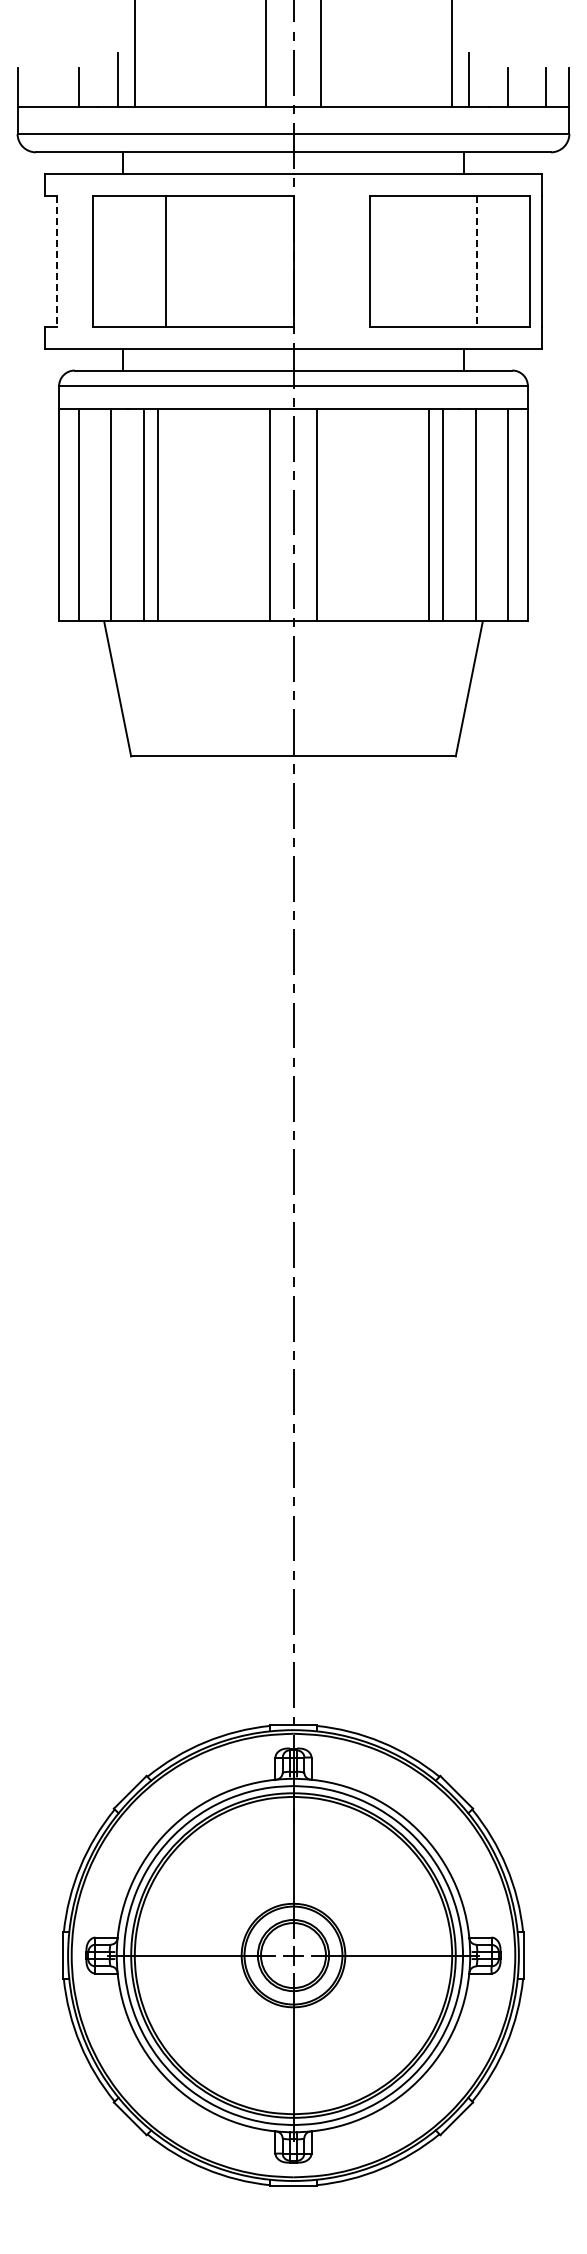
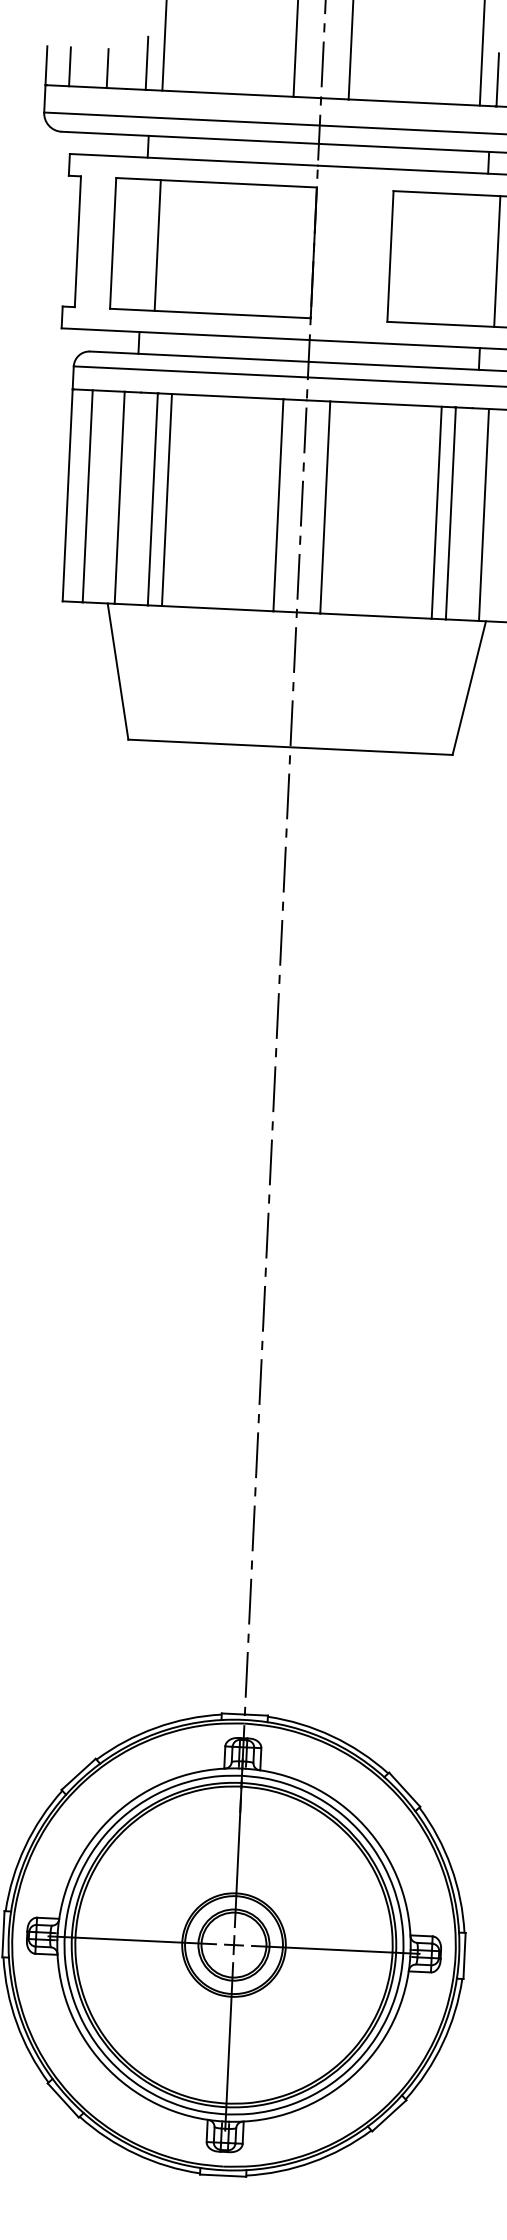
line: (41, 86) -> (70, 66), added
line: (57, 261) -> (78, 241), dashed -> solid
line: (166, 261) -> (157, 245), moved
line: (477, 261) -> (497, 261), dashed -> solid

